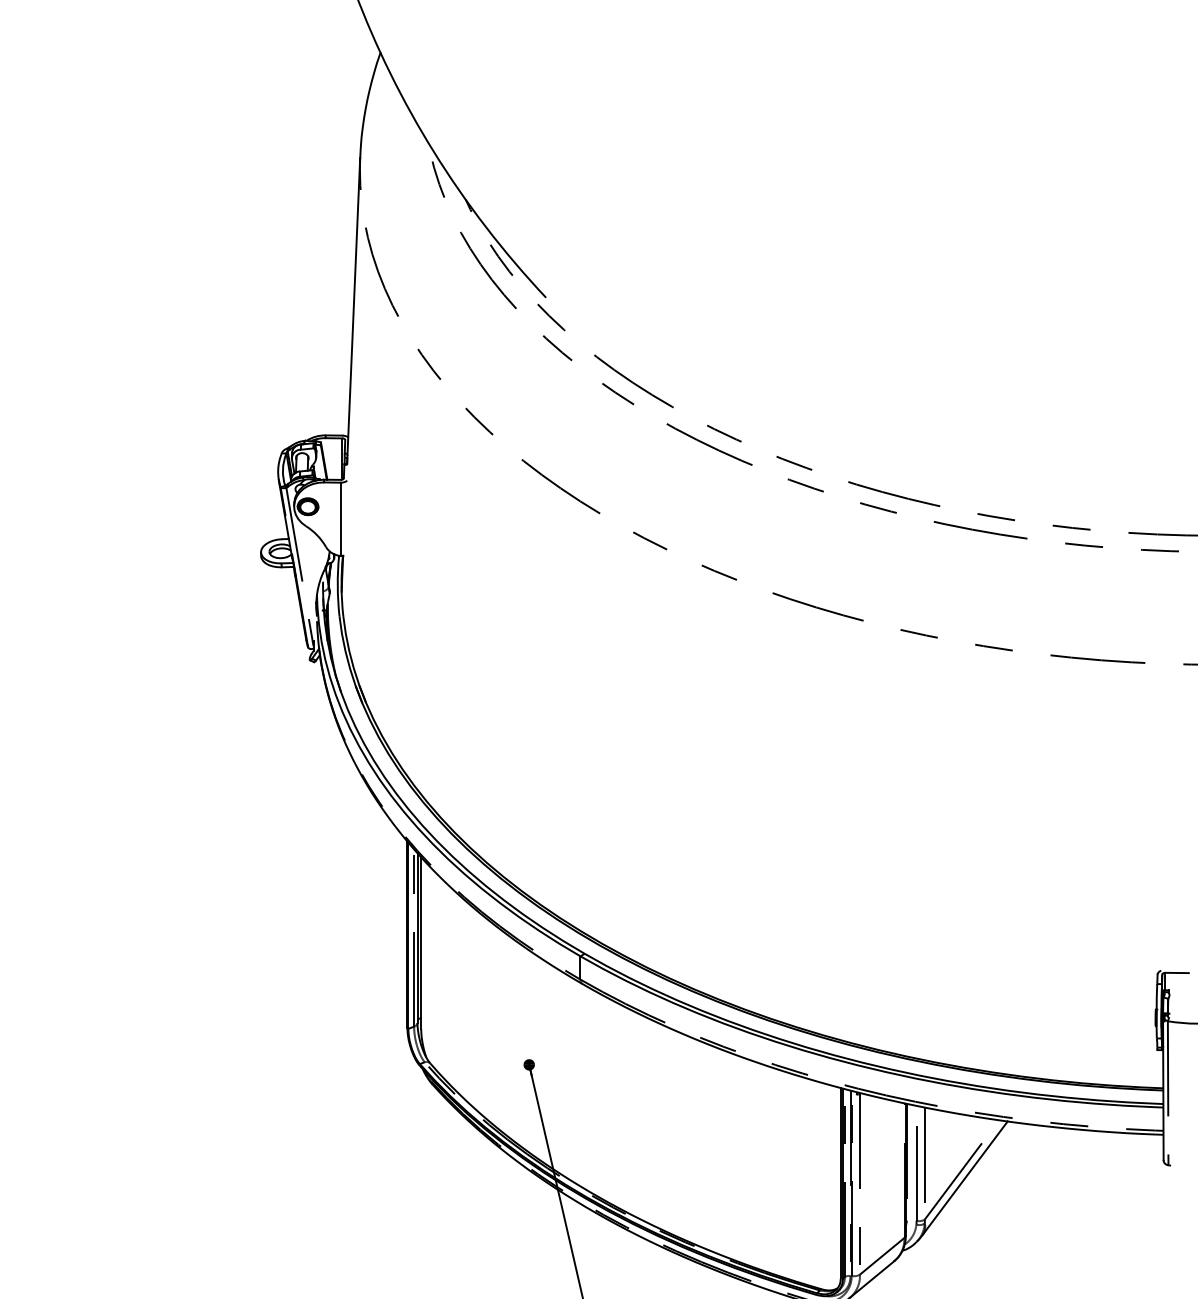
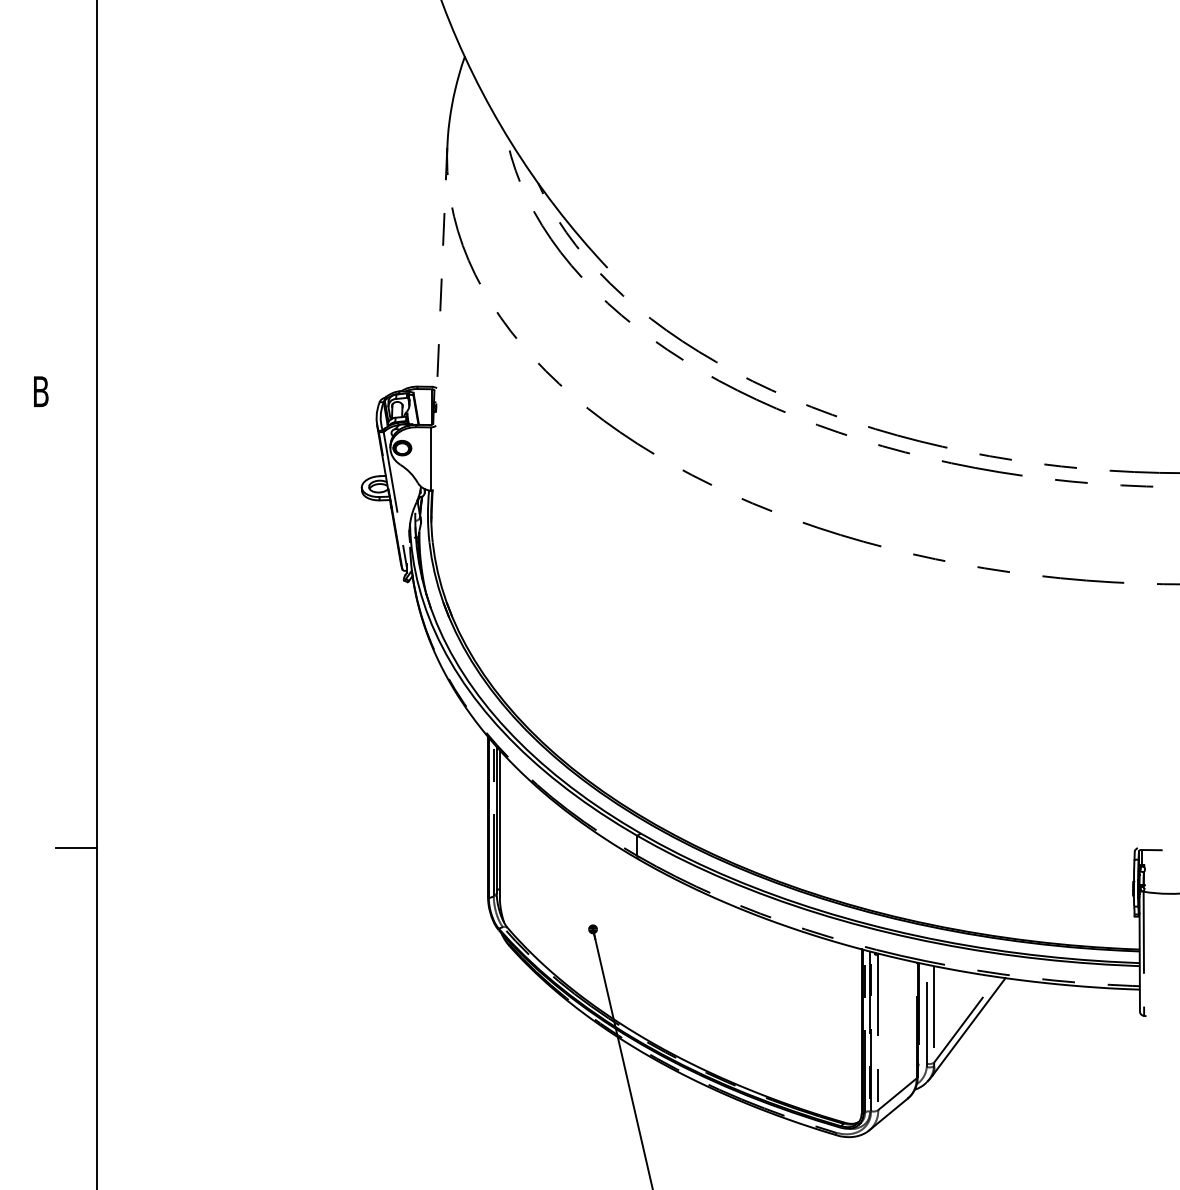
line: (353, 307) -> (441, 276), solid -> dashed

